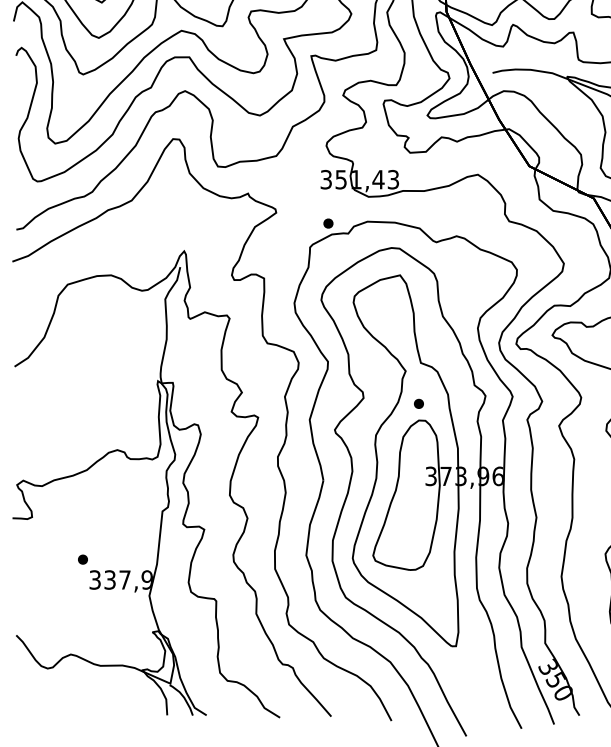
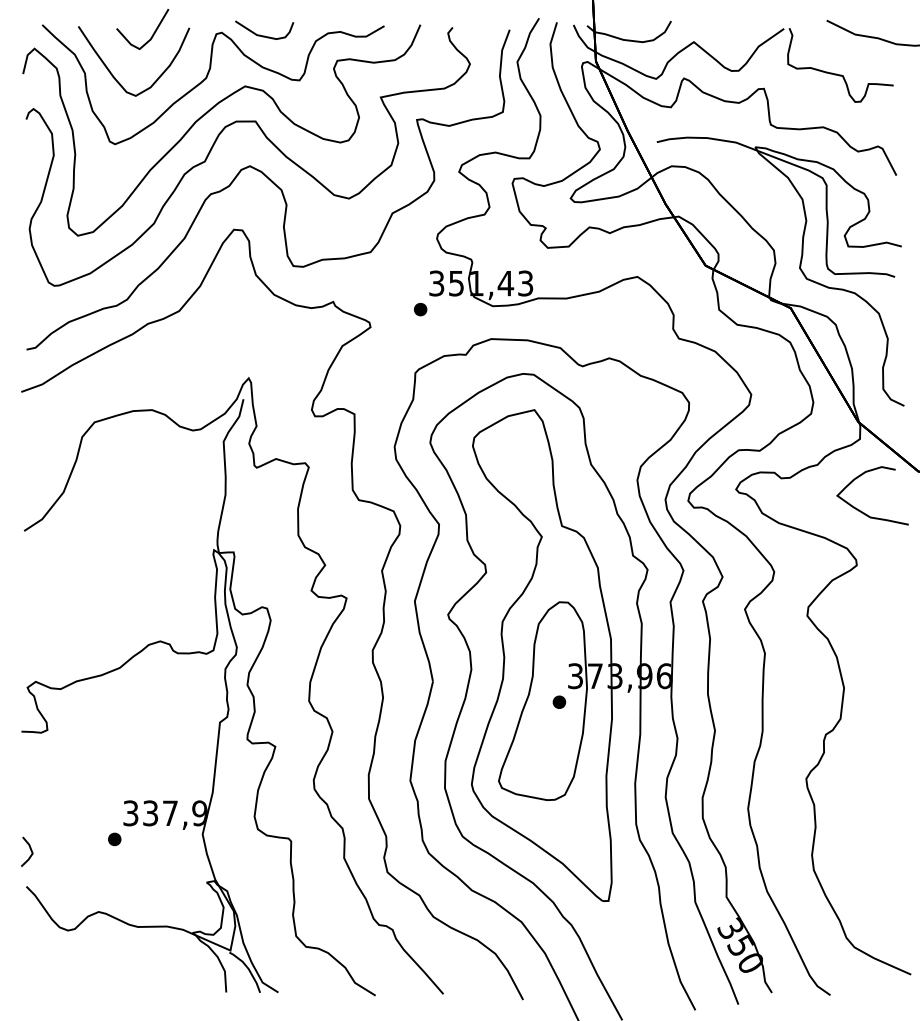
part: (328, 223) -> (420, 309), moved
part: (419, 403) -> (559, 701), moved
part: (82, 559) -> (114, 839), moved
line: (19, 608) -> (30, 851), added

